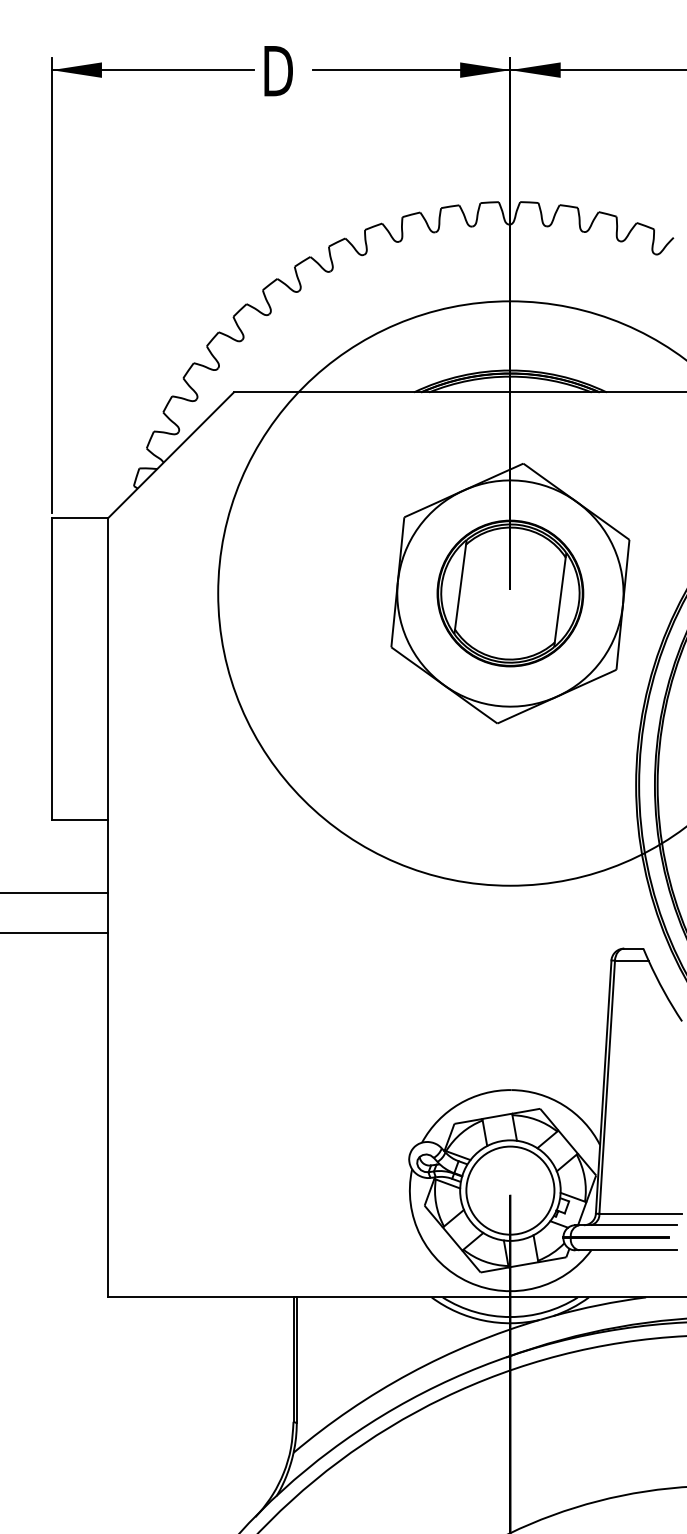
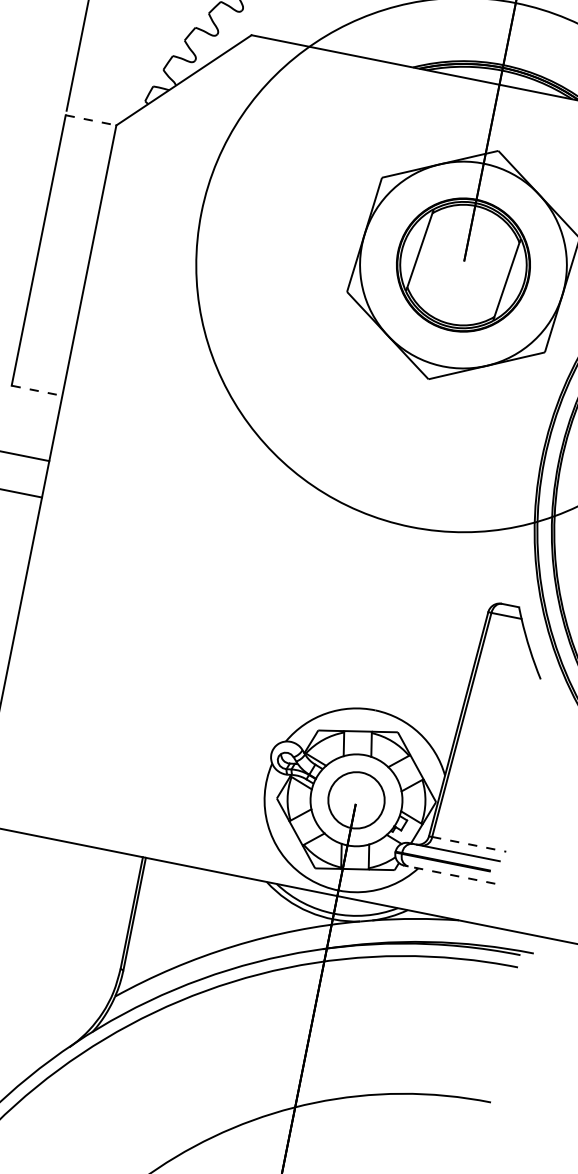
line: (80, 518) -> (91, 120), solid -> dashed
line: (80, 819) -> (37, 390), solid -> dashed
circle: (510, 1190) -> (356, 800), size x0.7
line: (641, 1213) -> (469, 844), solid -> dashed
line: (628, 1250) -> (451, 875), solid -> dashed

